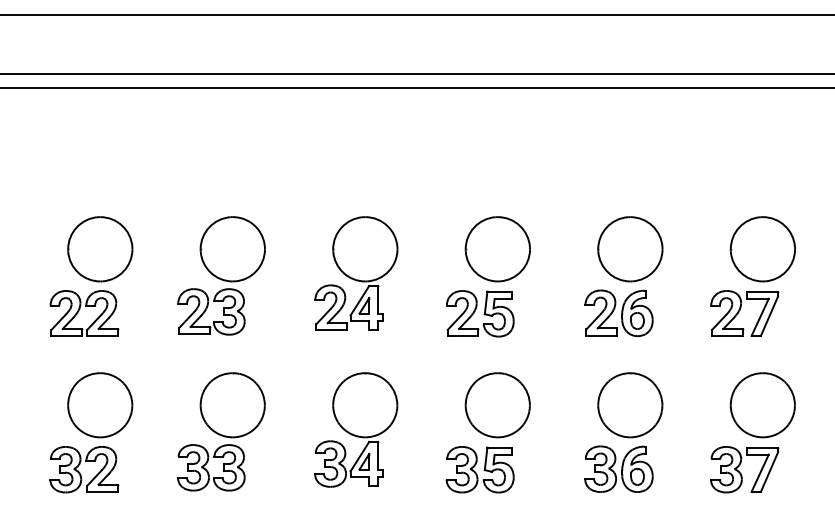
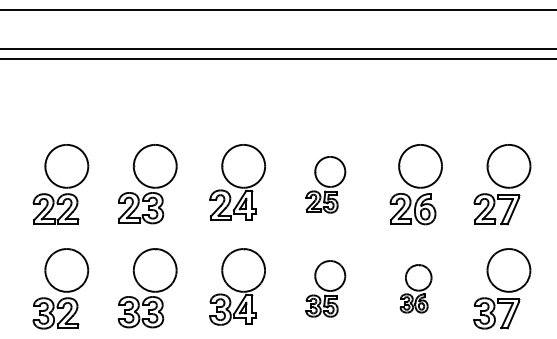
part: (487, 276) -> (325, 184), size x0.7
part: (487, 432) -> (325, 288), size x0.7
part: (622, 432) -> (415, 288), size x0.6

